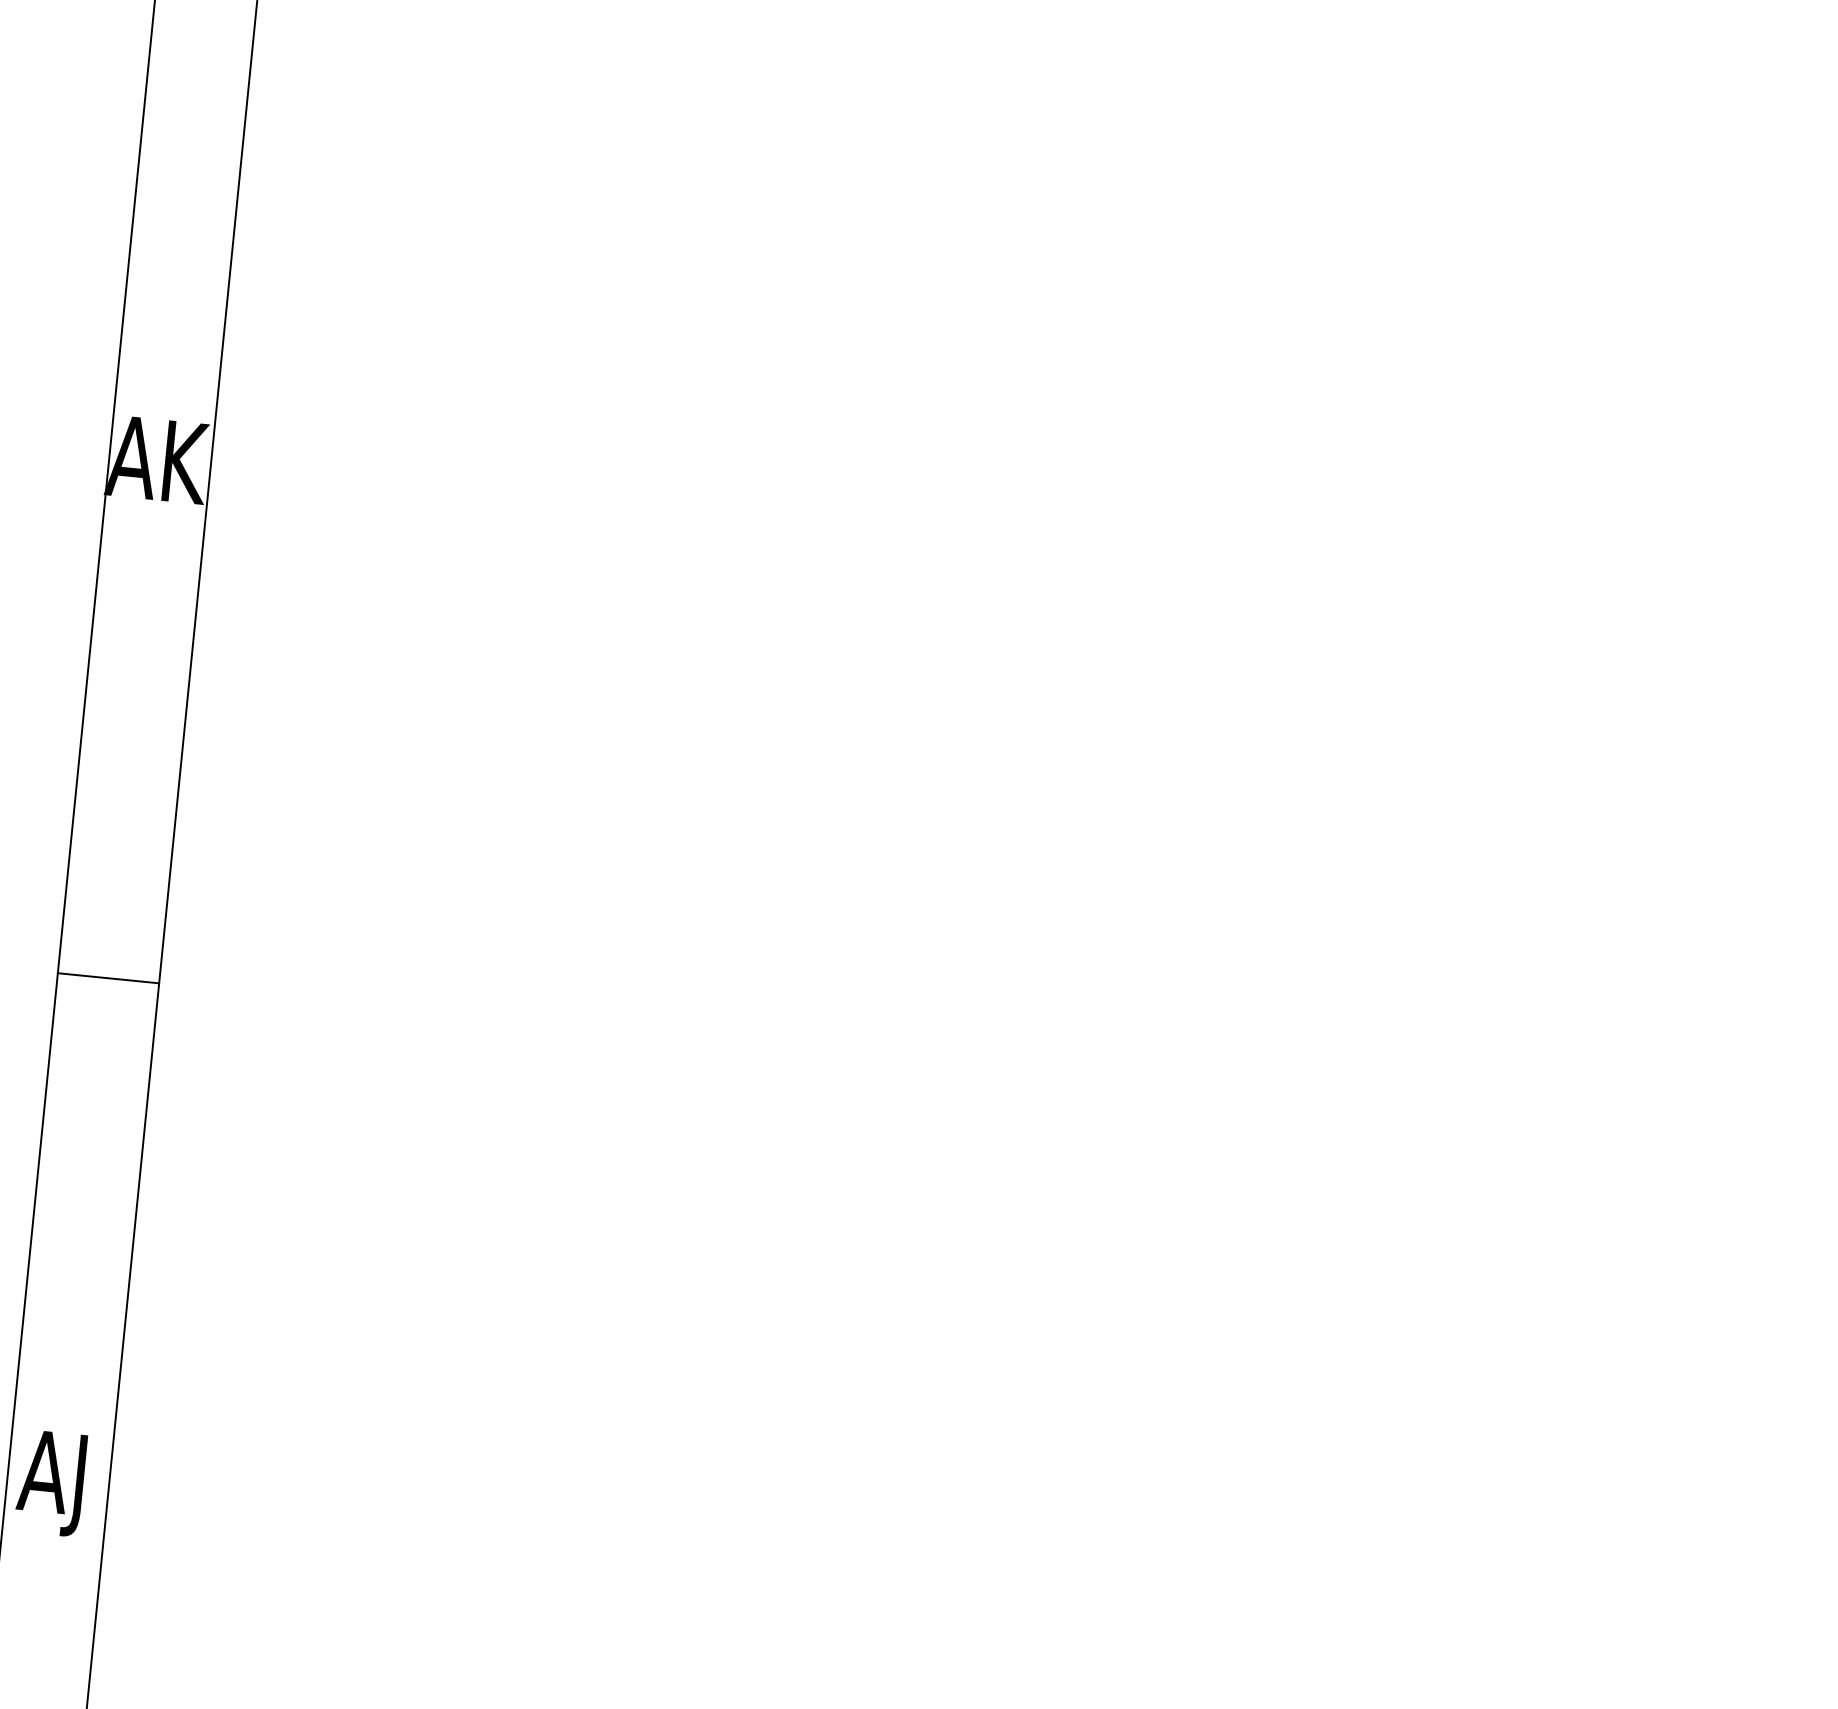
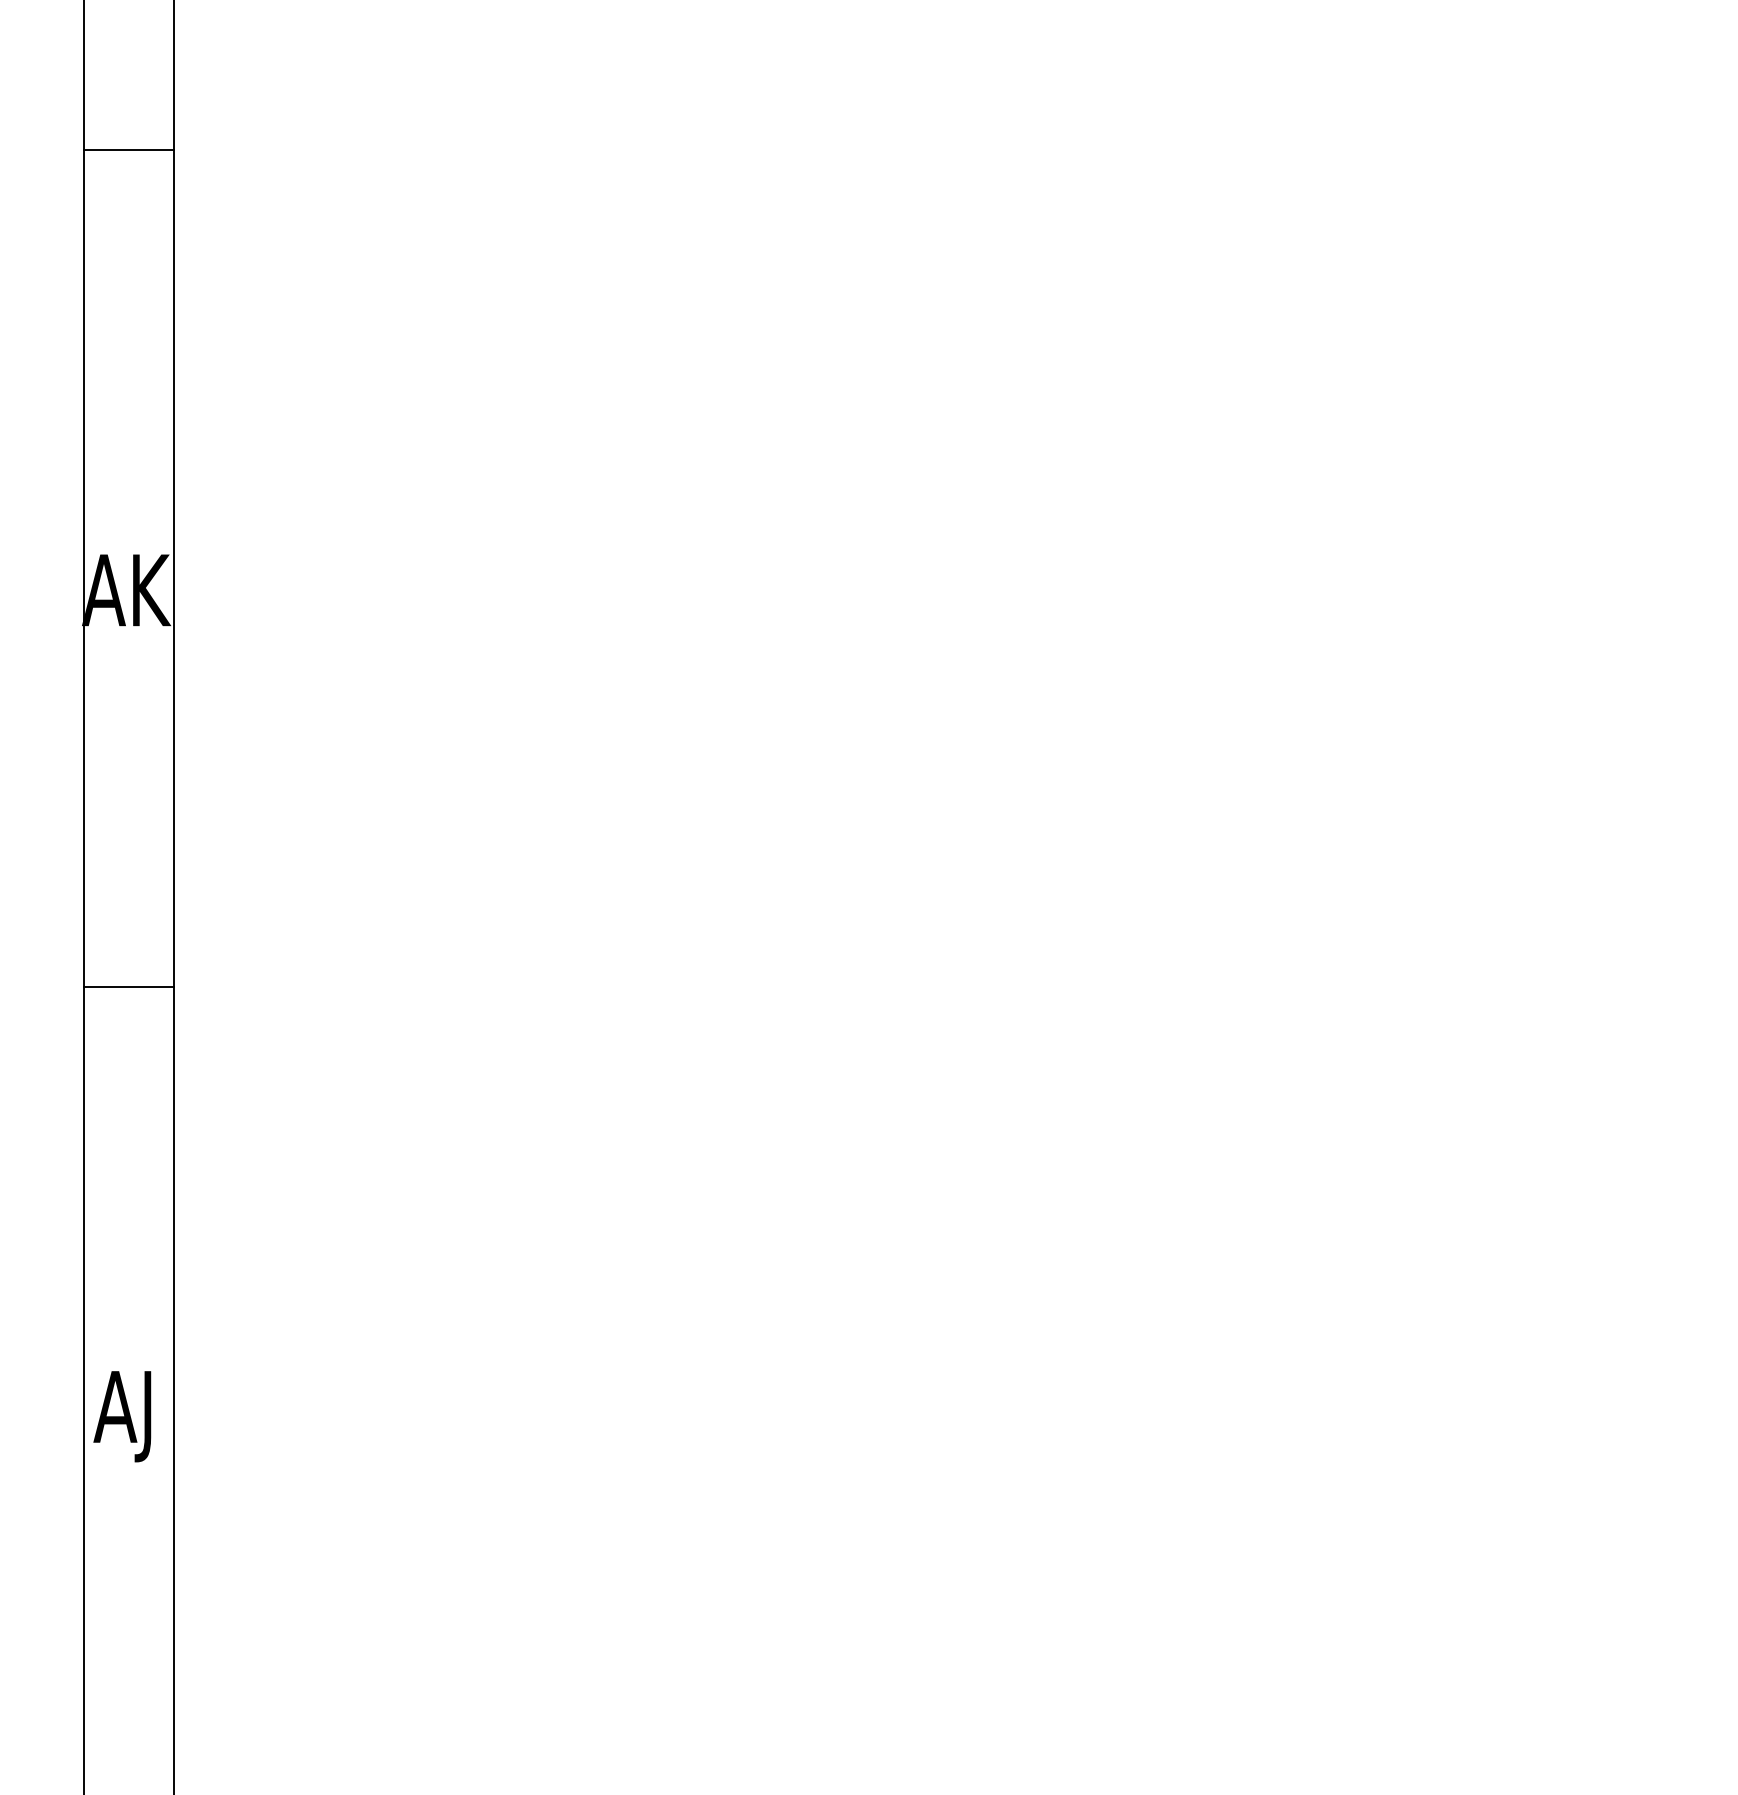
line: (108, 978) -> (128, 986), moved
text: (51, 1483) -> (122, 1416), moved

